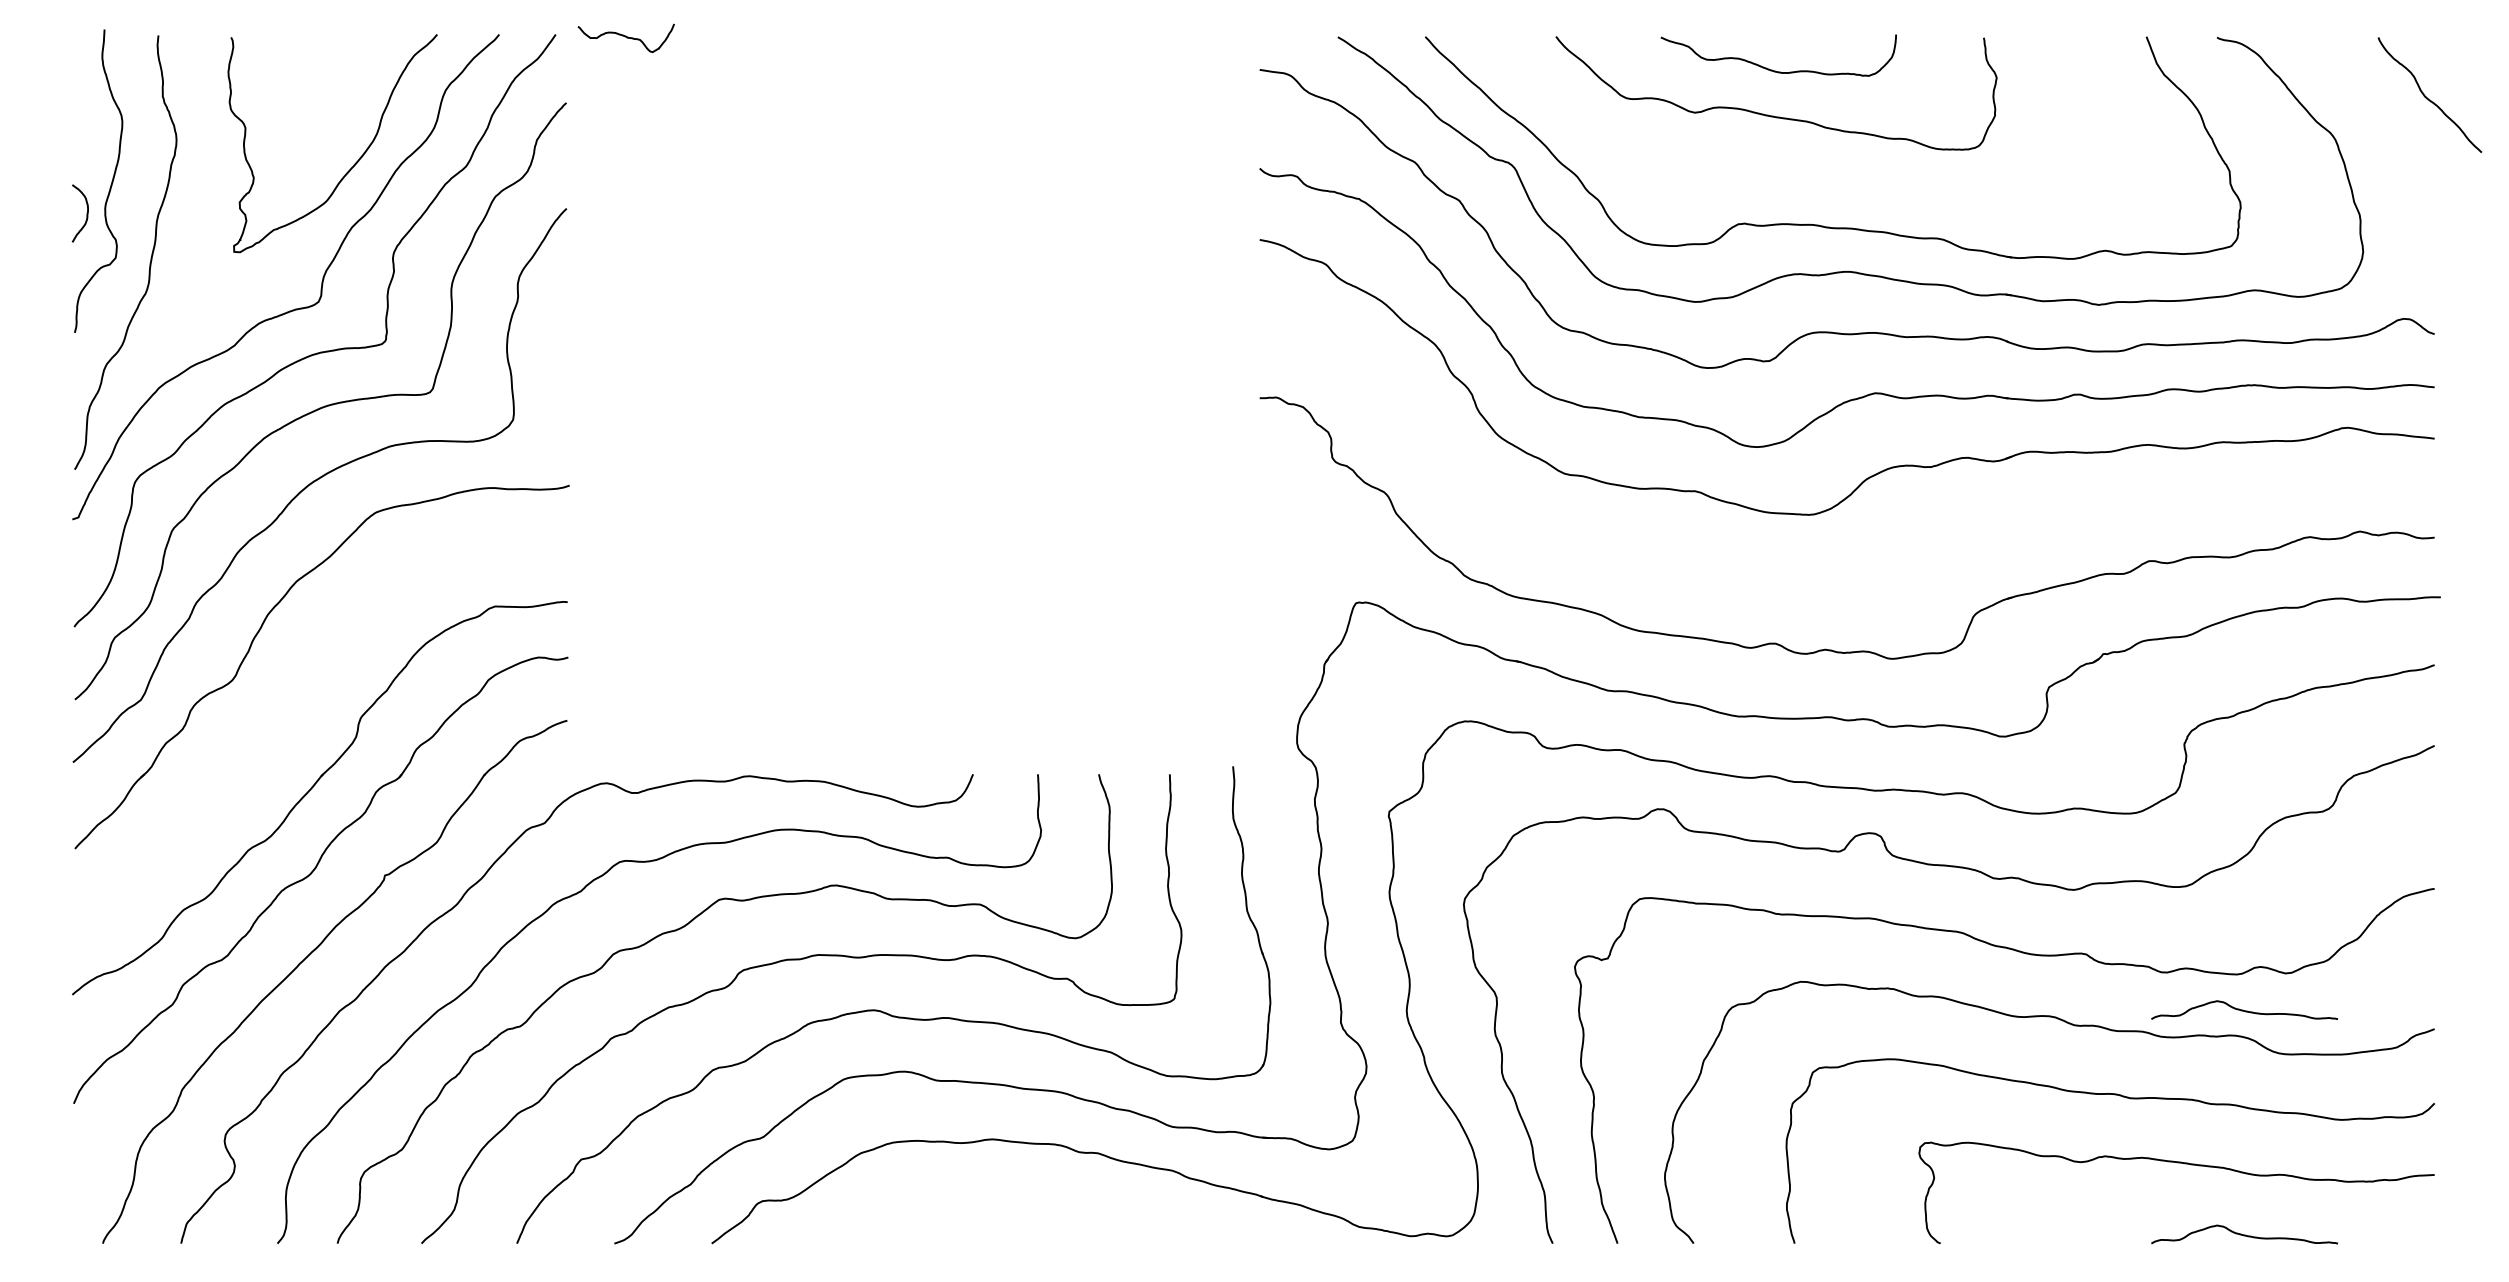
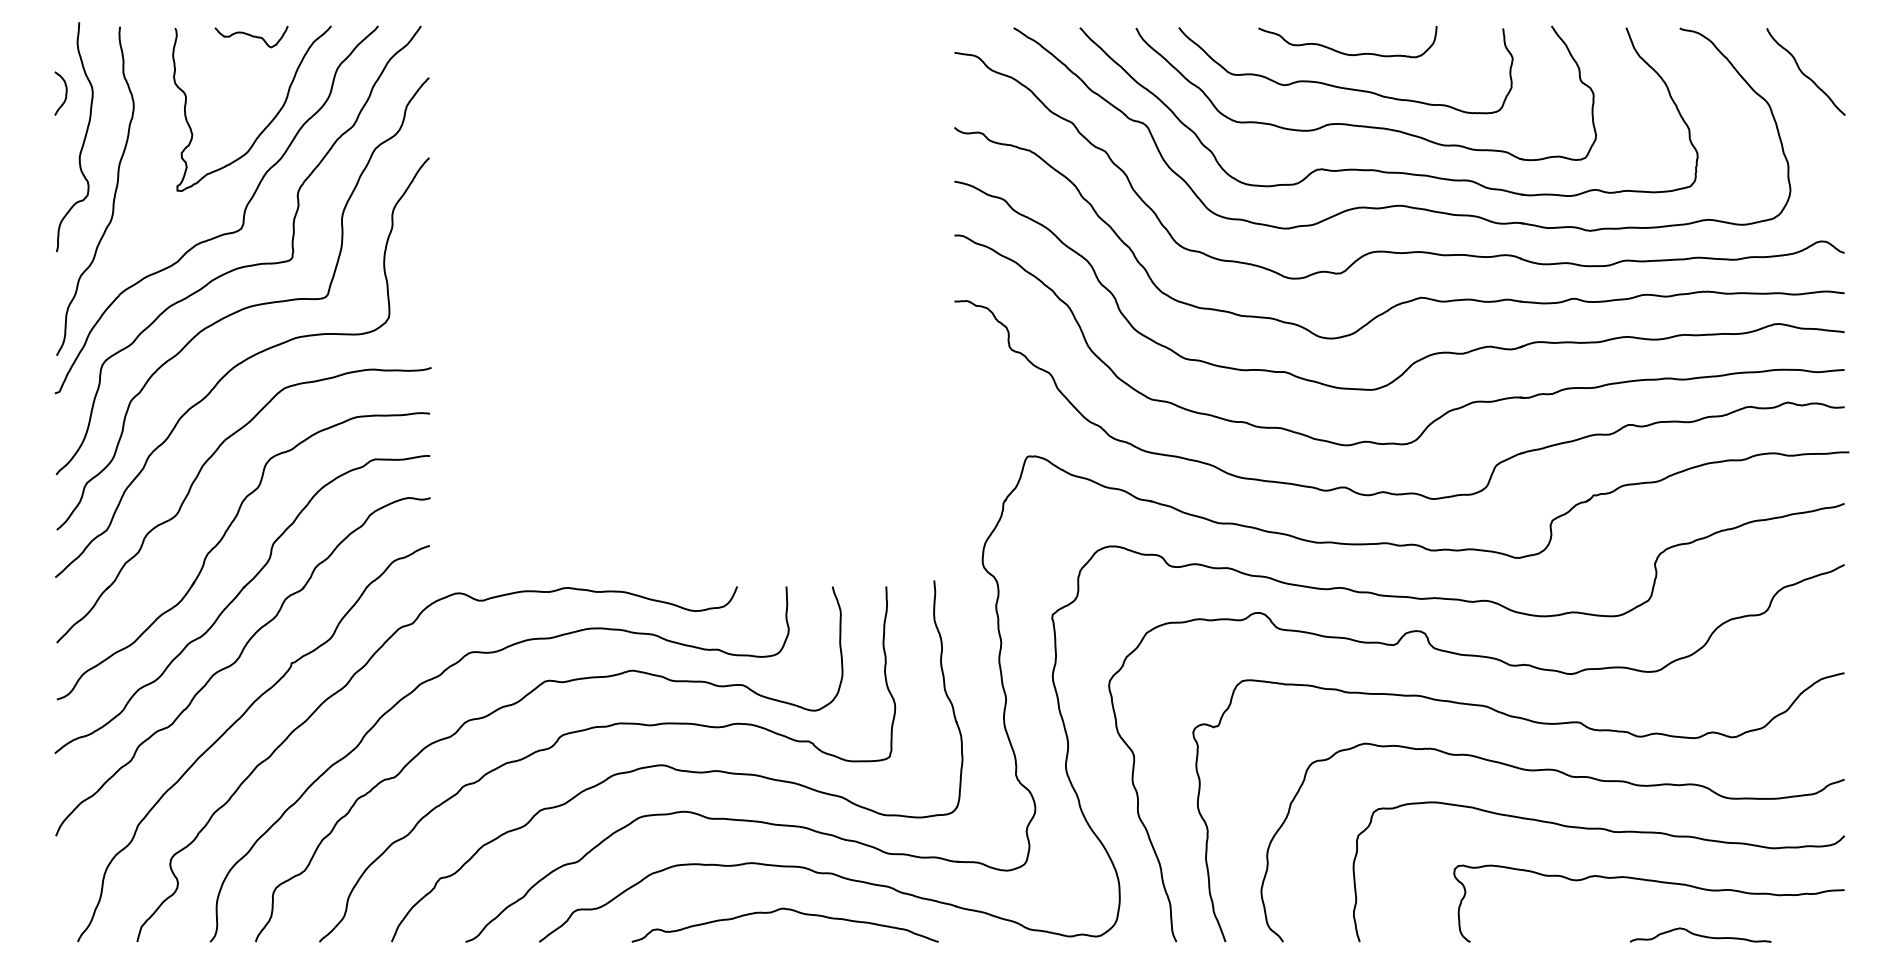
curve: (626, 37) -> (251, 36), moved
curve: (2426, 95) -> (1803, 72), moved
part: (1802, 165) -> (1365, 125), added
curve: (86, 213) -> (65, 93), moved
part: (1907, 544) -> (1445, 412), added
part: (294, 710) -> (223, 538), added
curve: (2244, 1009) -> (1700, 764), removed
curve: (1039, 1201) -> (787, 910), added

